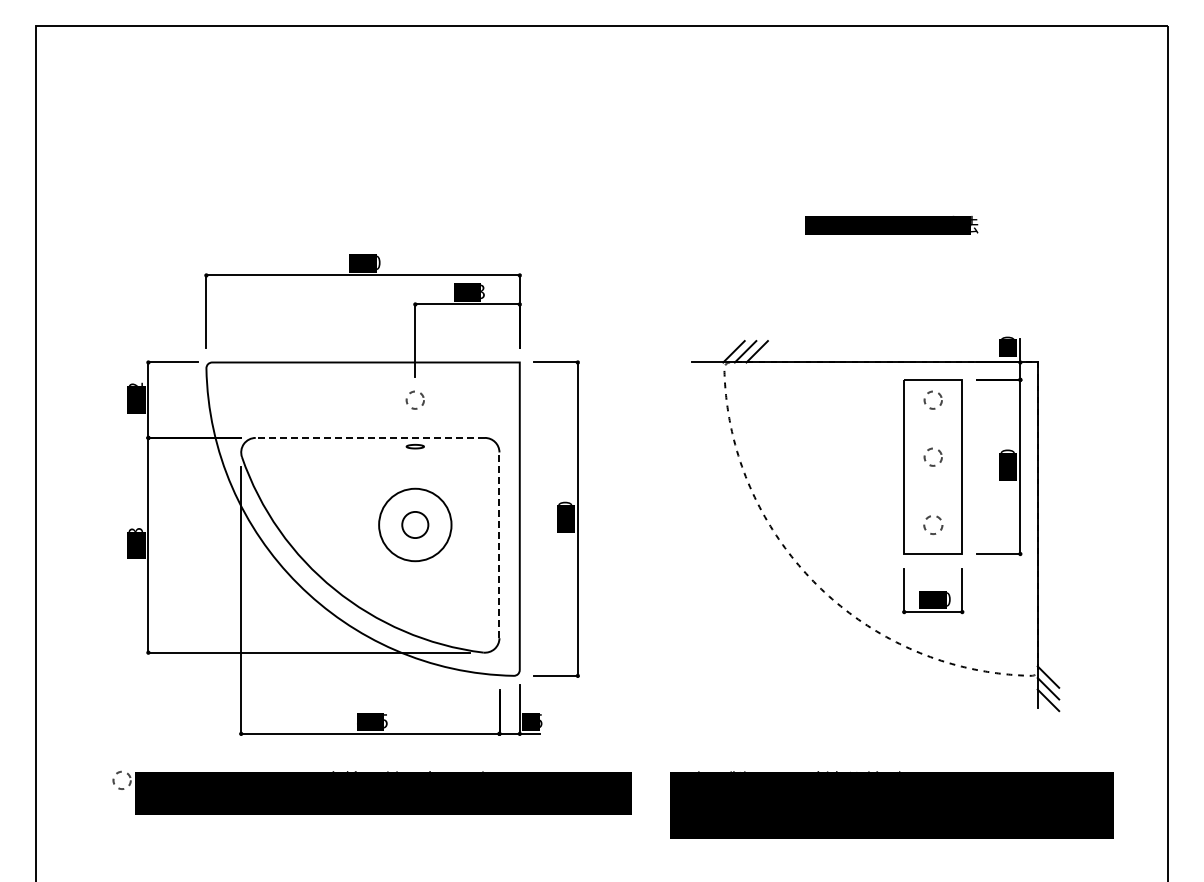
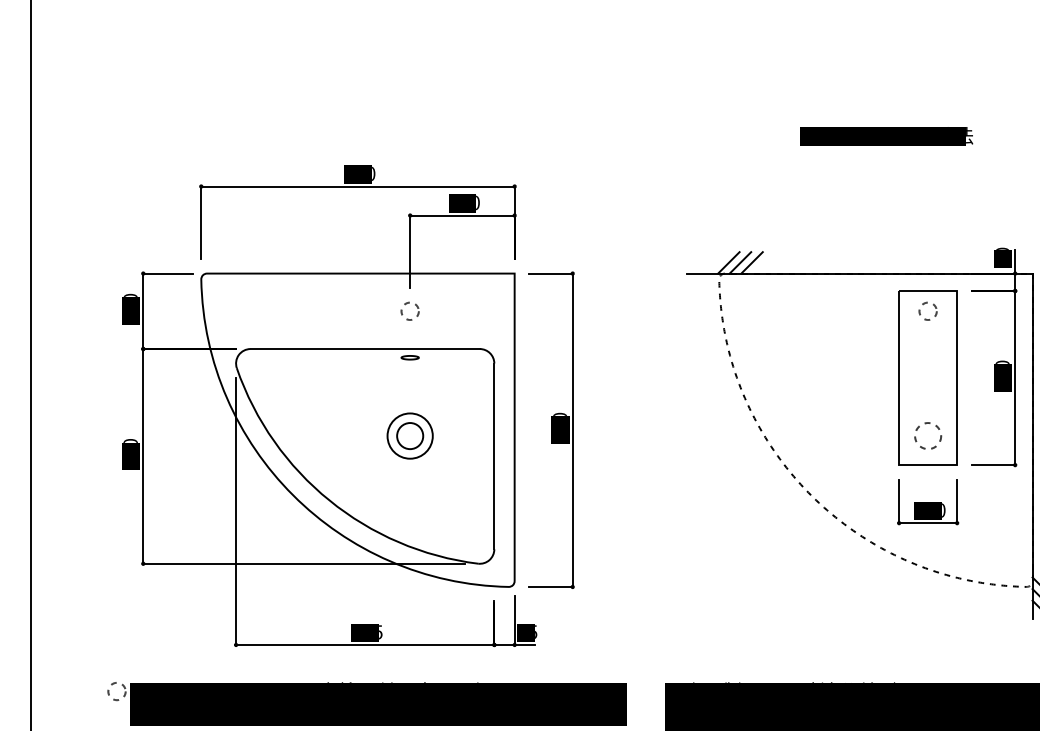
text: (482, 292) -> (477, 203), 153 -> 180
text: (135, 383) -> (130, 294), 182 -> 130
line: (370, 437) -> (365, 348), dashed -> solid
circle: (932, 456) -> (927, 367), removed
circle: (414, 524) -> (409, 435), size x0.62
circle: (933, 524) -> (928, 435), size x1.43
text: (136, 529) -> (131, 440), 333 -> 370
line: (499, 545) -> (494, 456), dashed -> solid

